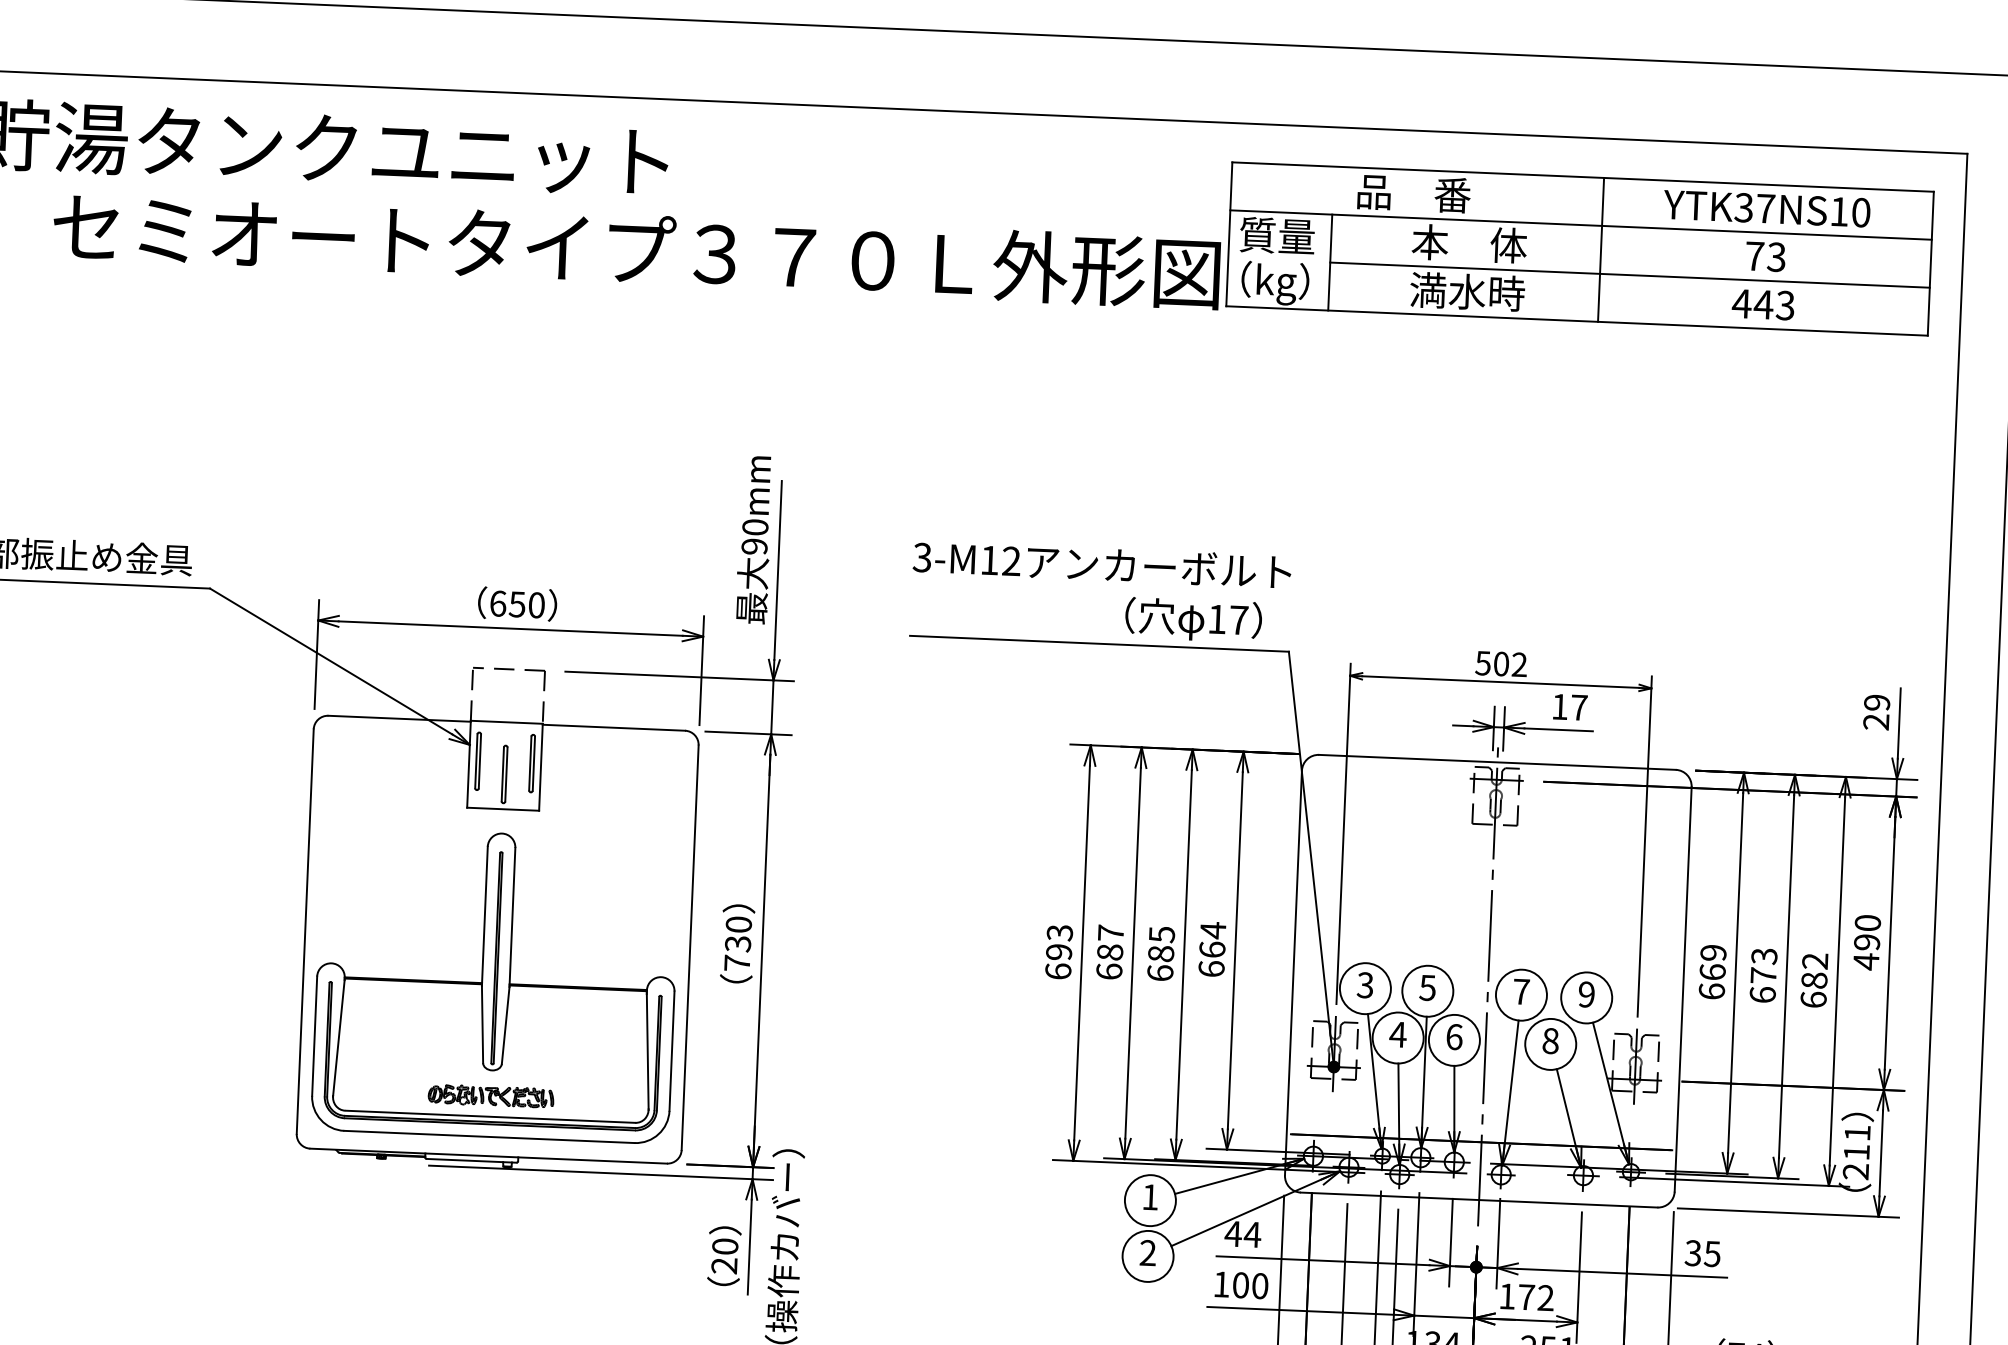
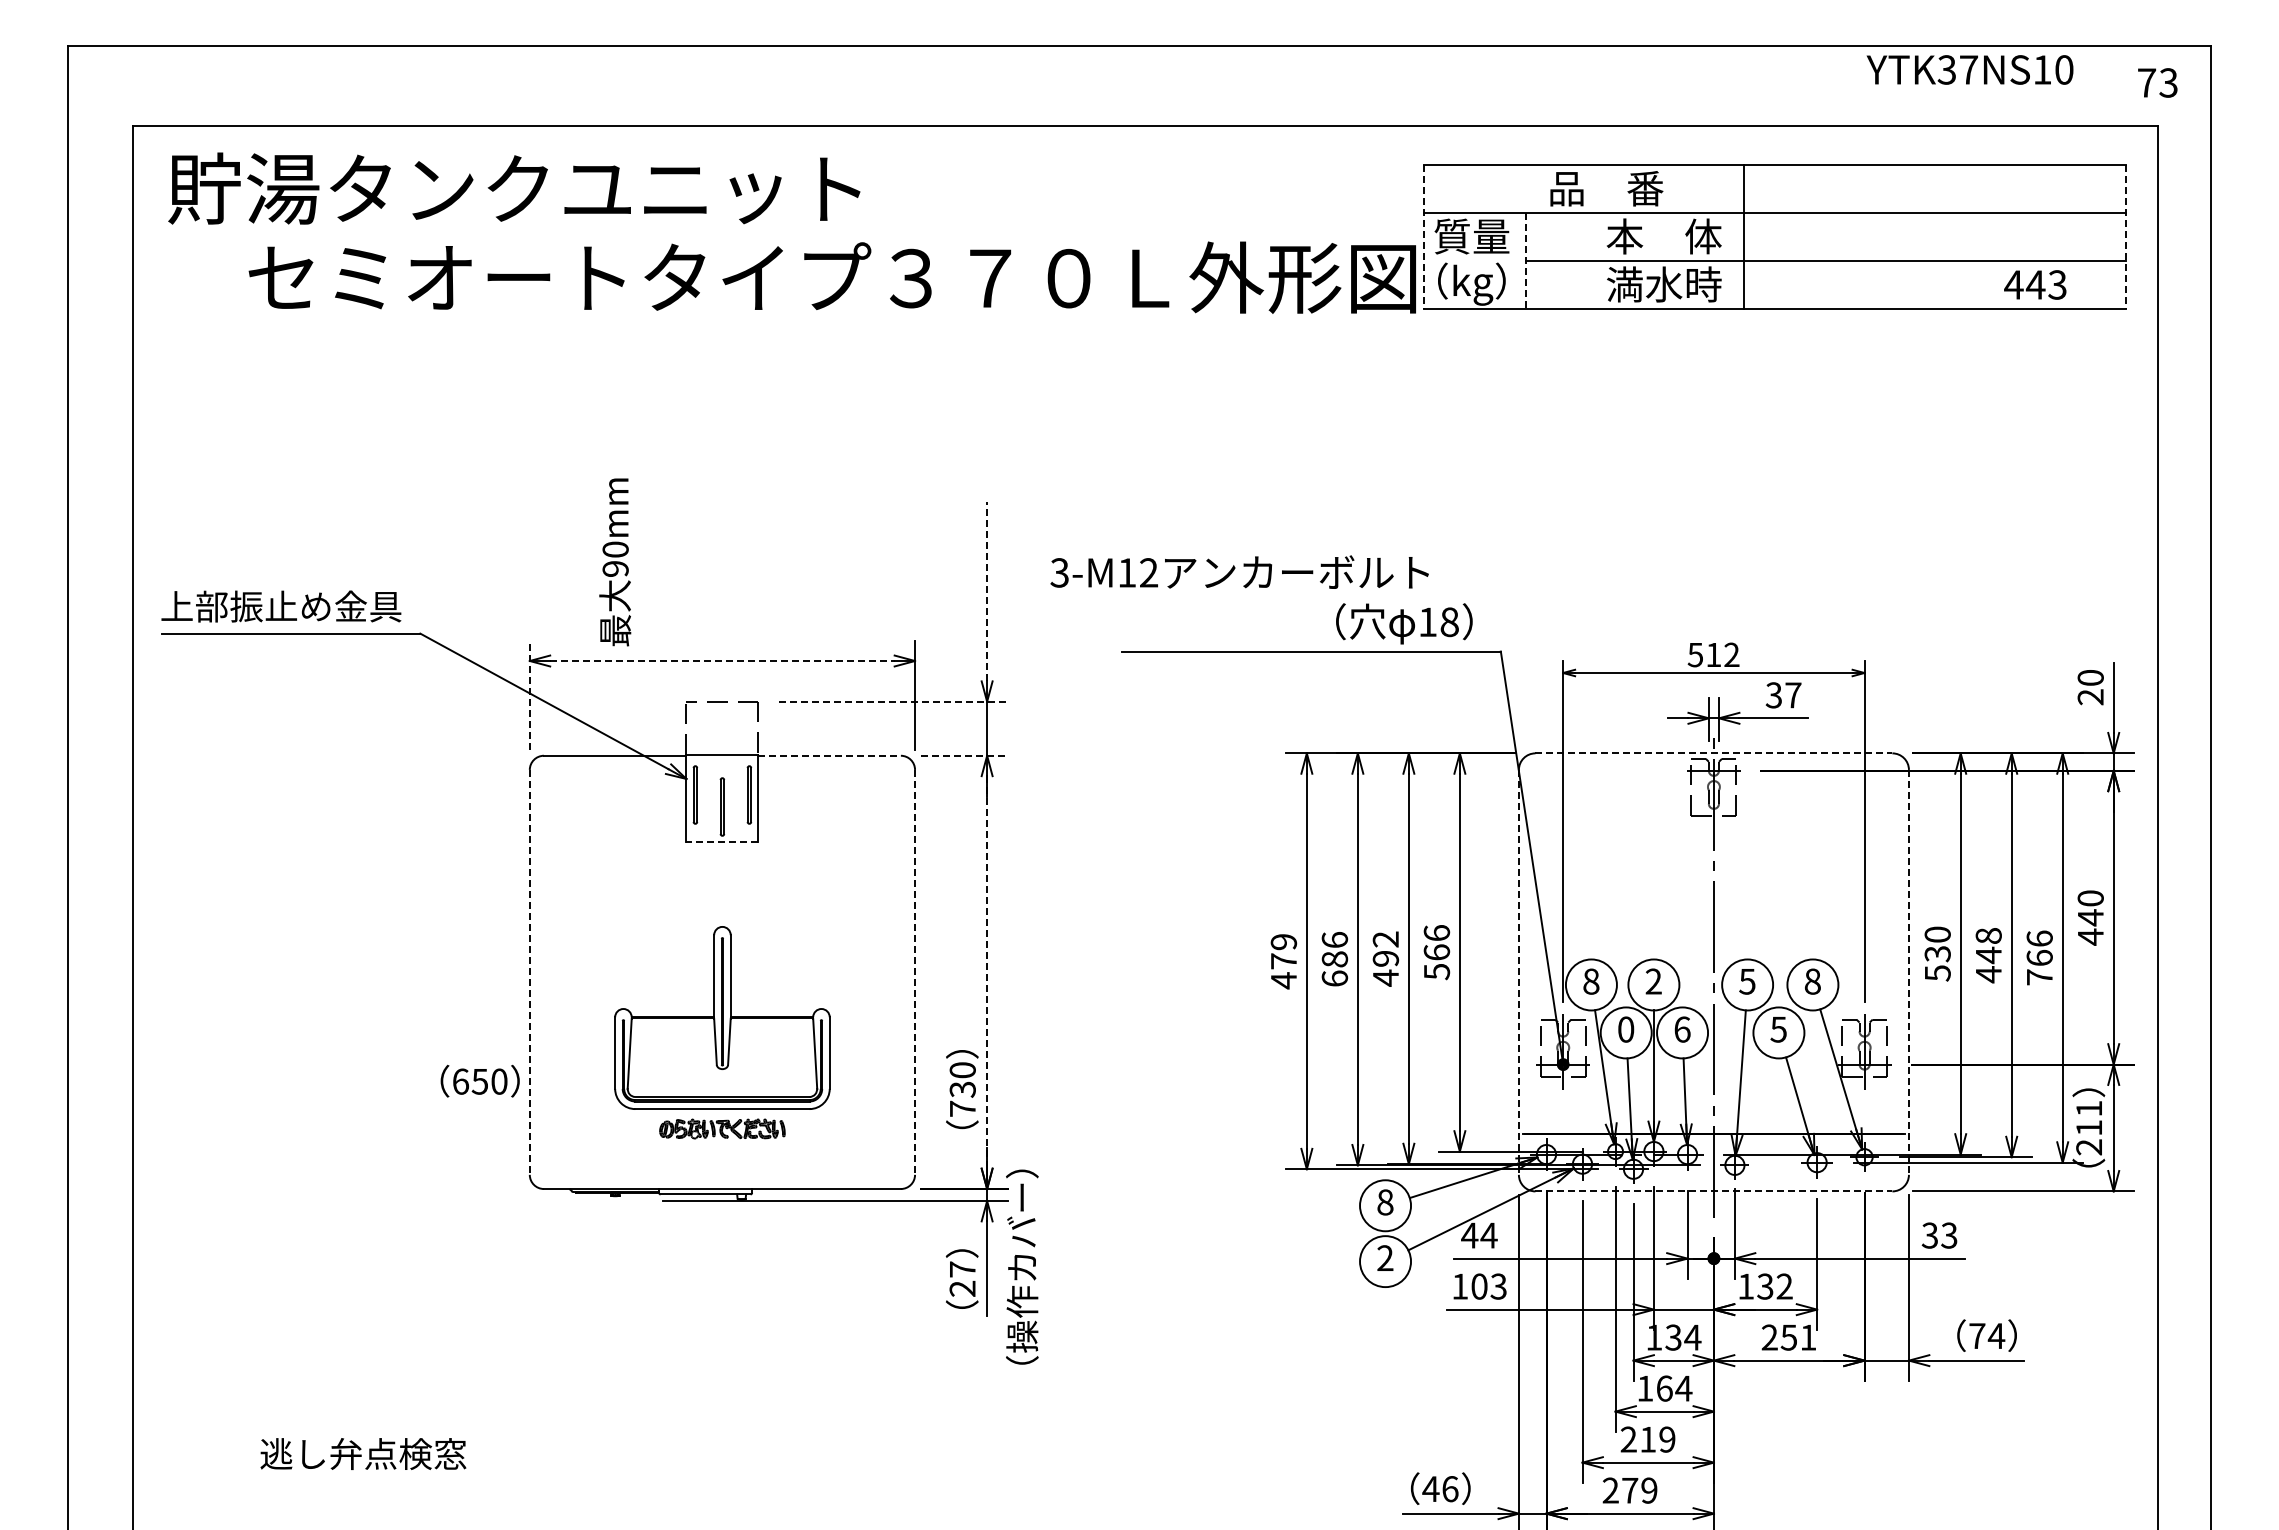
text: (1766, 208) -> (1969, 69), moved
line: (1228, 234) -> (1423, 237), solid -> dashed
line: (1600, 250) -> (1743, 237), moved
text: (1765, 256) -> (2157, 82), moved
line: (1329, 263) -> (1525, 261), solid -> dashed
line: (1930, 264) -> (2125, 237), solid -> dashed
text: (1763, 304) -> (2035, 284), moved
text: (754, 540) -> (615, 562), moved
text: (1102, 563) -> (1239, 571), moved
line: (778, 570) -> (987, 591), solid -> dashed
text: (516, 603) -> (479, 1080), moved
text: (1238, 620) -> (1449, 622), 17 -> 18
line: (510, 629) -> (722, 661), solid -> dashed
line: (316, 653) -> (529, 694), solid -> dashed
text: (1501, 663) -> (1713, 654), 502 -> 512
line: (679, 676) -> (893, 701), solid -> dashed
text: (1876, 702) -> (2090, 677), 29 -> 20
text: (1559, 707) -> (1773, 695), 17 -> 37
line: (614, 727) -> (830, 755), solid -> dashed
line: (748, 733) -> (964, 755), solid -> dashed
line: (1498, 762) -> (1714, 753), solid -> dashed
line: (502, 808) -> (721, 841), solid -> dashed
line: (304, 931) -> (529, 972), solid -> dashed
text: (1110, 932) -> (1334, 939), 687 -> 686
text: (1866, 942) -> (2090, 917), 490 -> 440
text: (737, 943) -> (962, 1089), moved
line: (690, 947) -> (915, 972), solid -> dashed
text: (1211, 949) -> (1436, 952), 664 -> 566
line: (762, 950) -> (987, 972), solid -> dashed
text: (1058, 952) -> (1283, 961), 693 -> 479
text: (1160, 953) -> (1385, 958), 685 -> 492
text: (1712, 971) -> (1937, 953), 669 -> 530
line: (1293, 973) -> (1518, 972), solid -> dashed
text: (1763, 975) -> (1988, 955), 673 -> 448
text: (1814, 979) -> (2039, 957), 682 -> 766
part: (495, 984) -> (722, 1017), size x0.6
text: (1365, 985) -> (1591, 981), 3 -> 8
text: (1427, 987) -> (1653, 981), 5 -> 2
line: (1682, 989) -> (1908, 972), solid -> dashed
text: (1521, 991) -> (1747, 981), 7 -> 5
text: (1586, 994) -> (1812, 981), 9 -> 8
text: (1397, 1034) -> (1625, 1029), 4 -> 0
text: (1550, 1040) -> (1778, 1029), 8 -> 5
text: (1150, 1197) -> (1385, 1202), 1 -> 8
line: (1479, 1200) -> (1714, 1191), solid -> dashed
text: (725, 1246) -> (962, 1269), 20 -> 27
text: (1712, 1253) -> (1949, 1235), 35 -> 33
text: (1259, 1286) -> (1498, 1286), 100 -> 103
text: (1526, 1297) -> (1765, 1286), 172 -> 132

